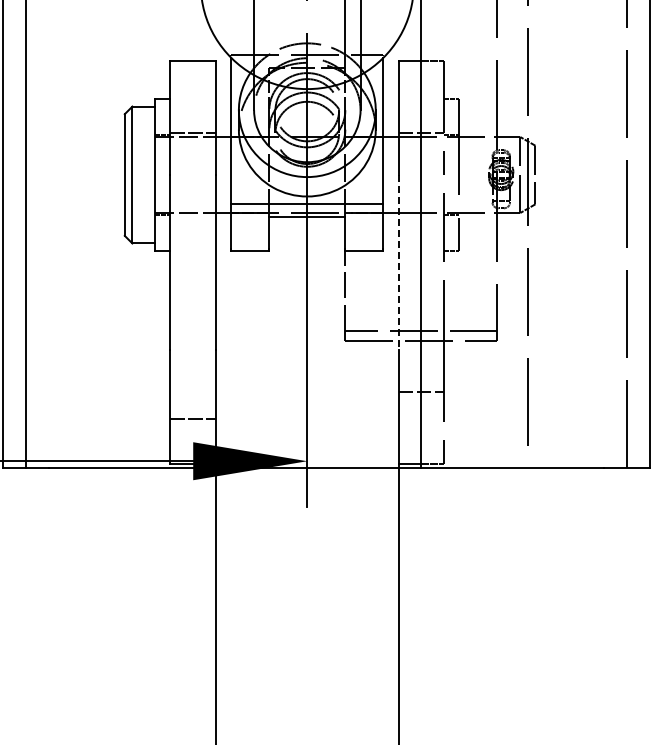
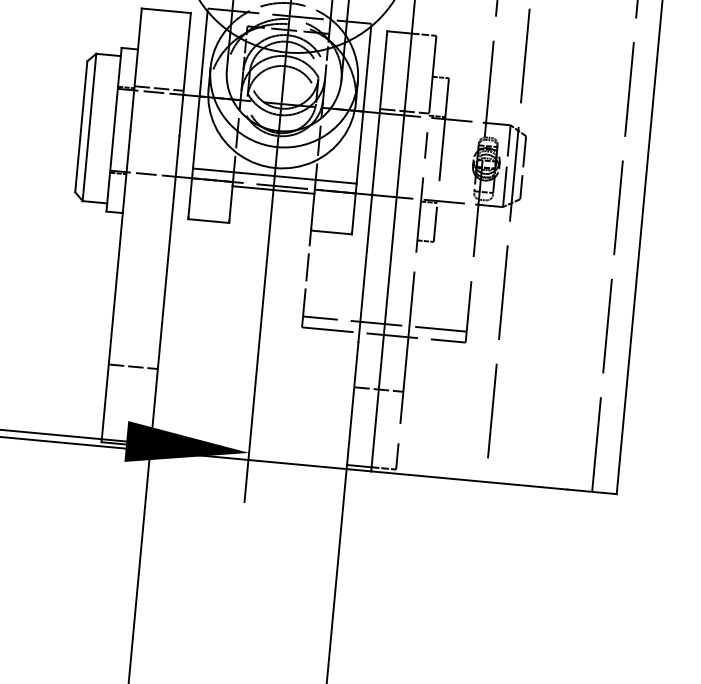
line: (398, 262) -> (367, 248), dashed -> solid
line: (193, 418) -> (133, 366), moved

